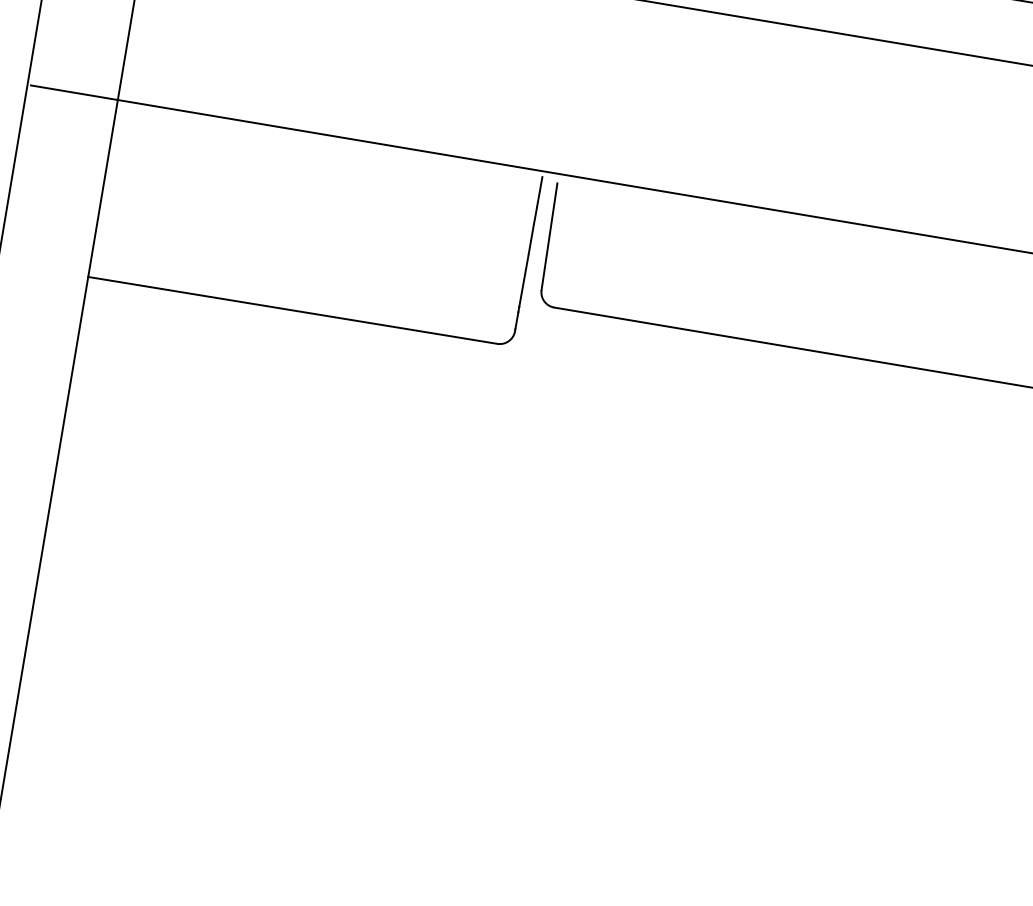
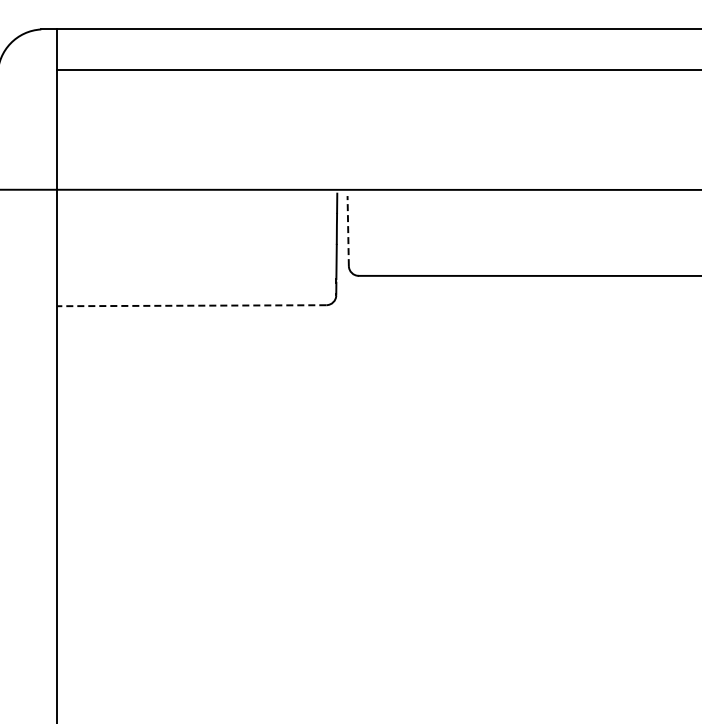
line: (550, 235) -> (348, 230), solid -> dashed
line: (292, 310) -> (191, 305), solid -> dashed

